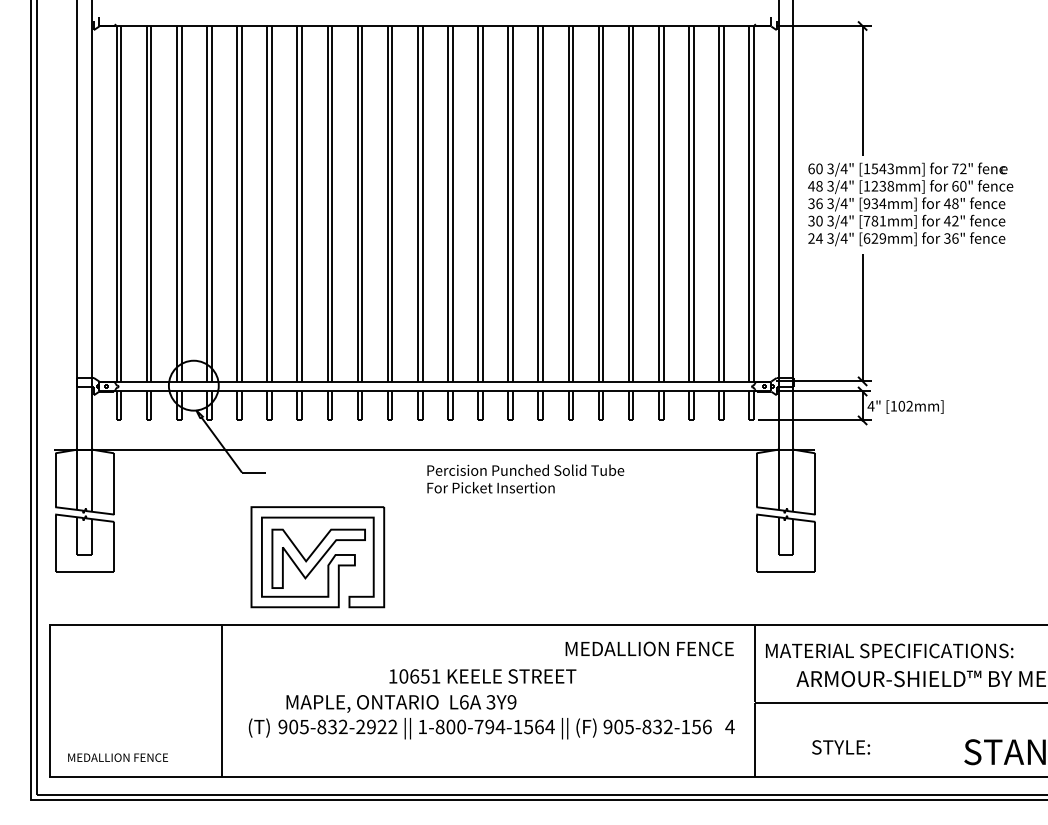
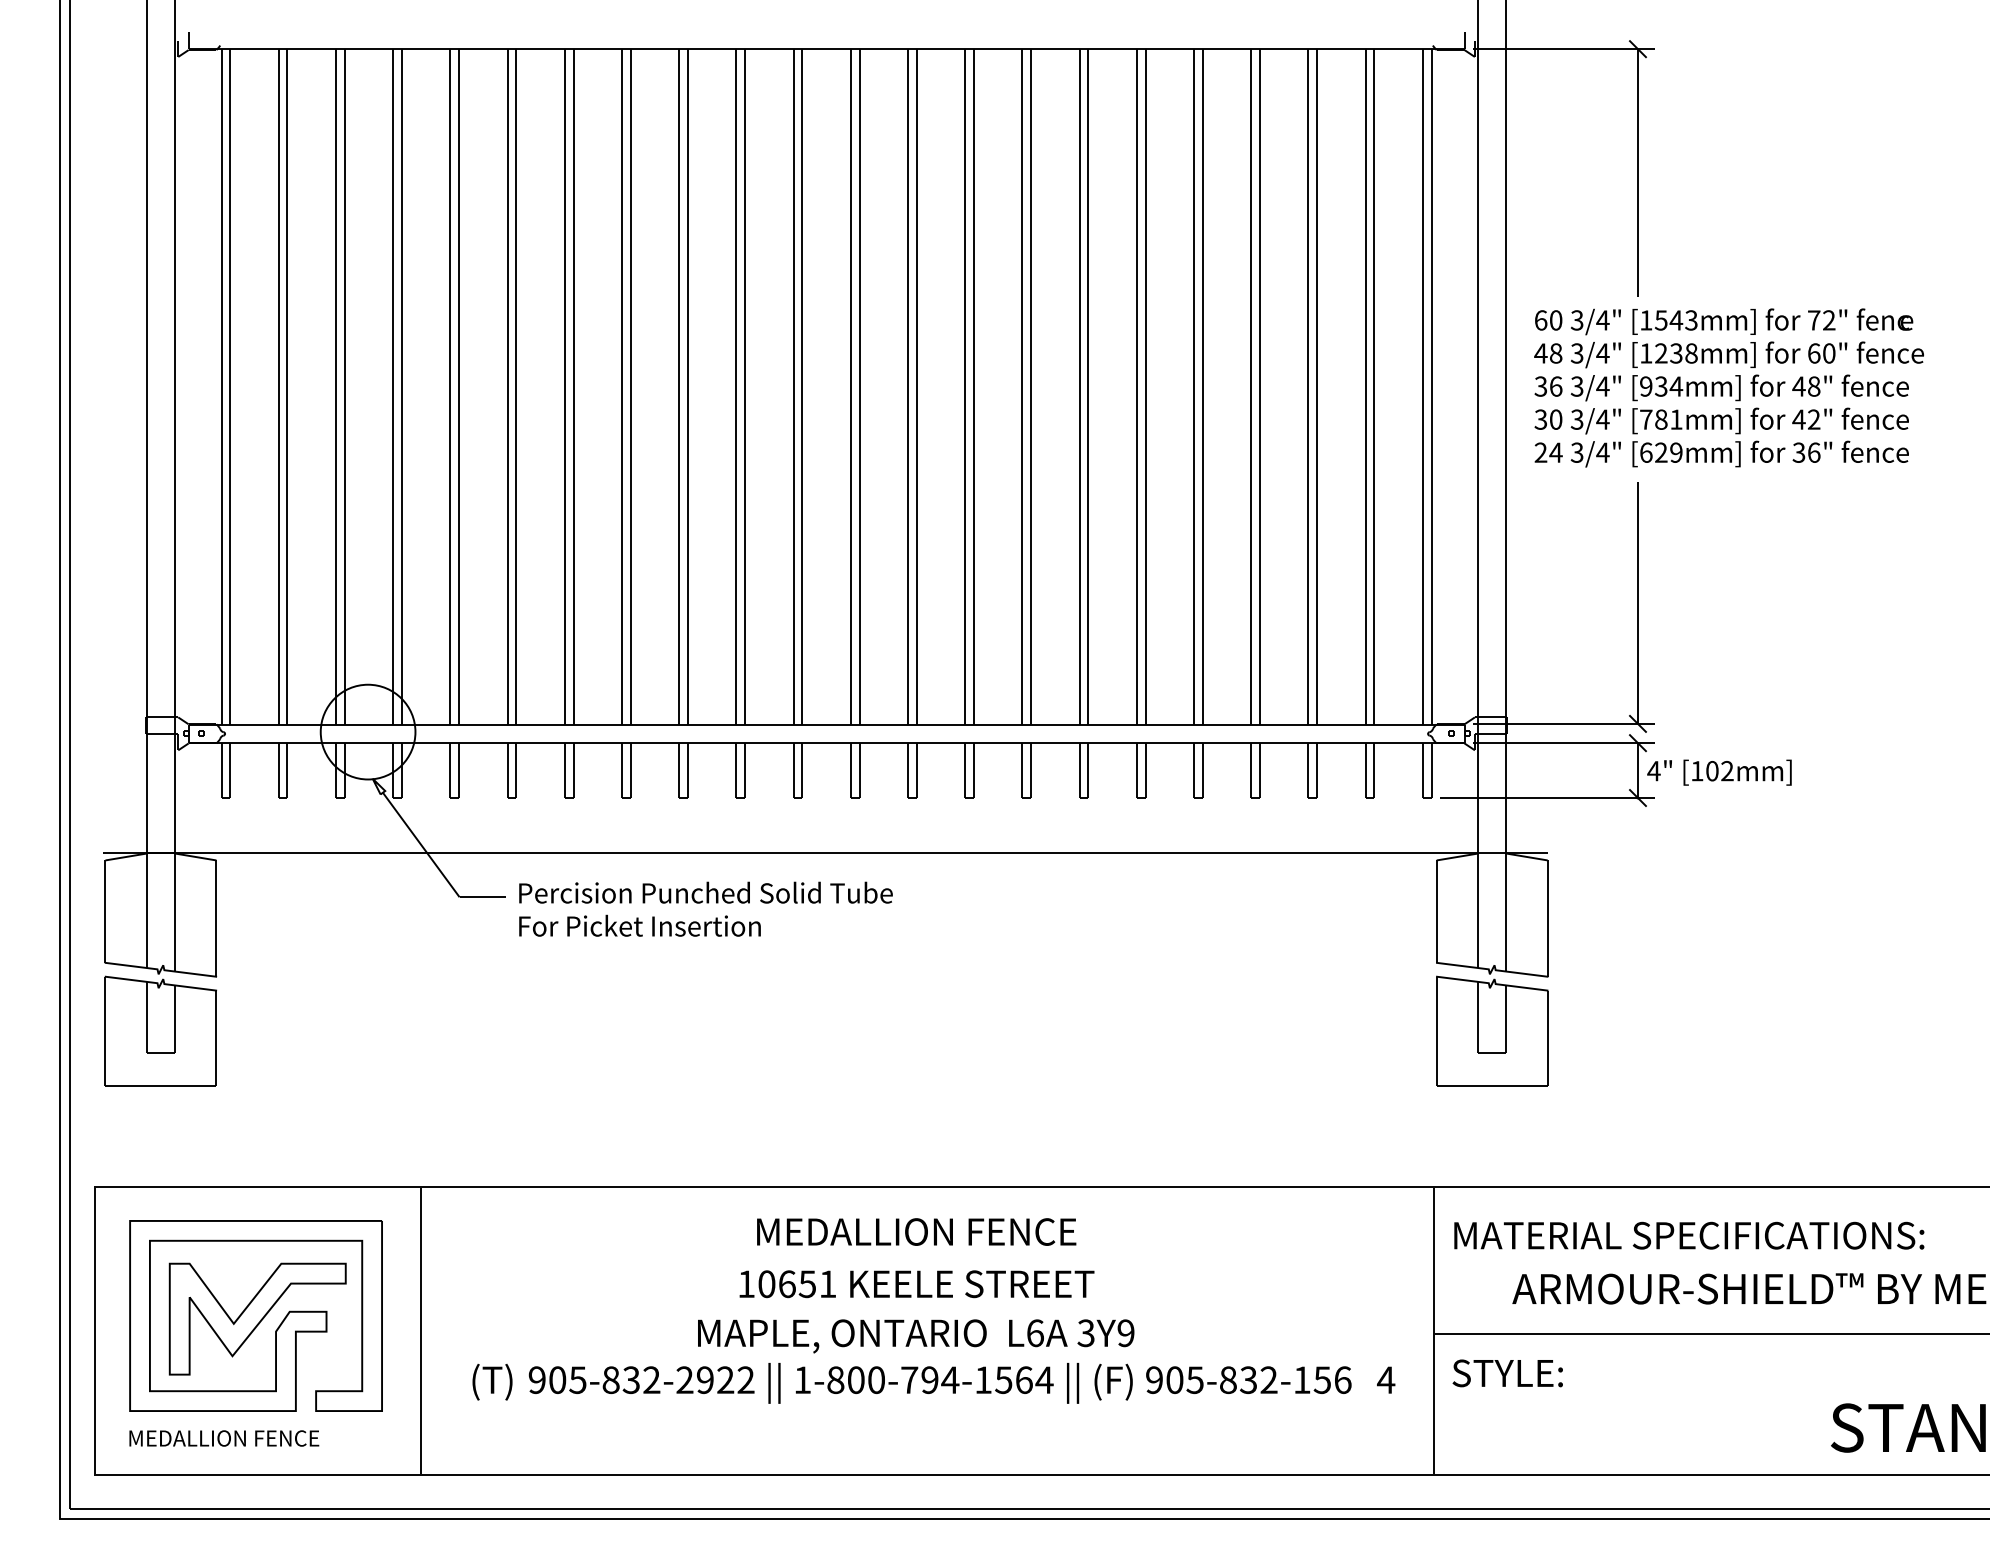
text: (525, 478) -> (705, 908), moved
part: (317, 557) -> (255, 1316), moved
text: (649, 648) -> (916, 1231), moved
text: (401, 703) -> (916, 1335), moved
text: (841, 747) -> (1508, 1373), moved

